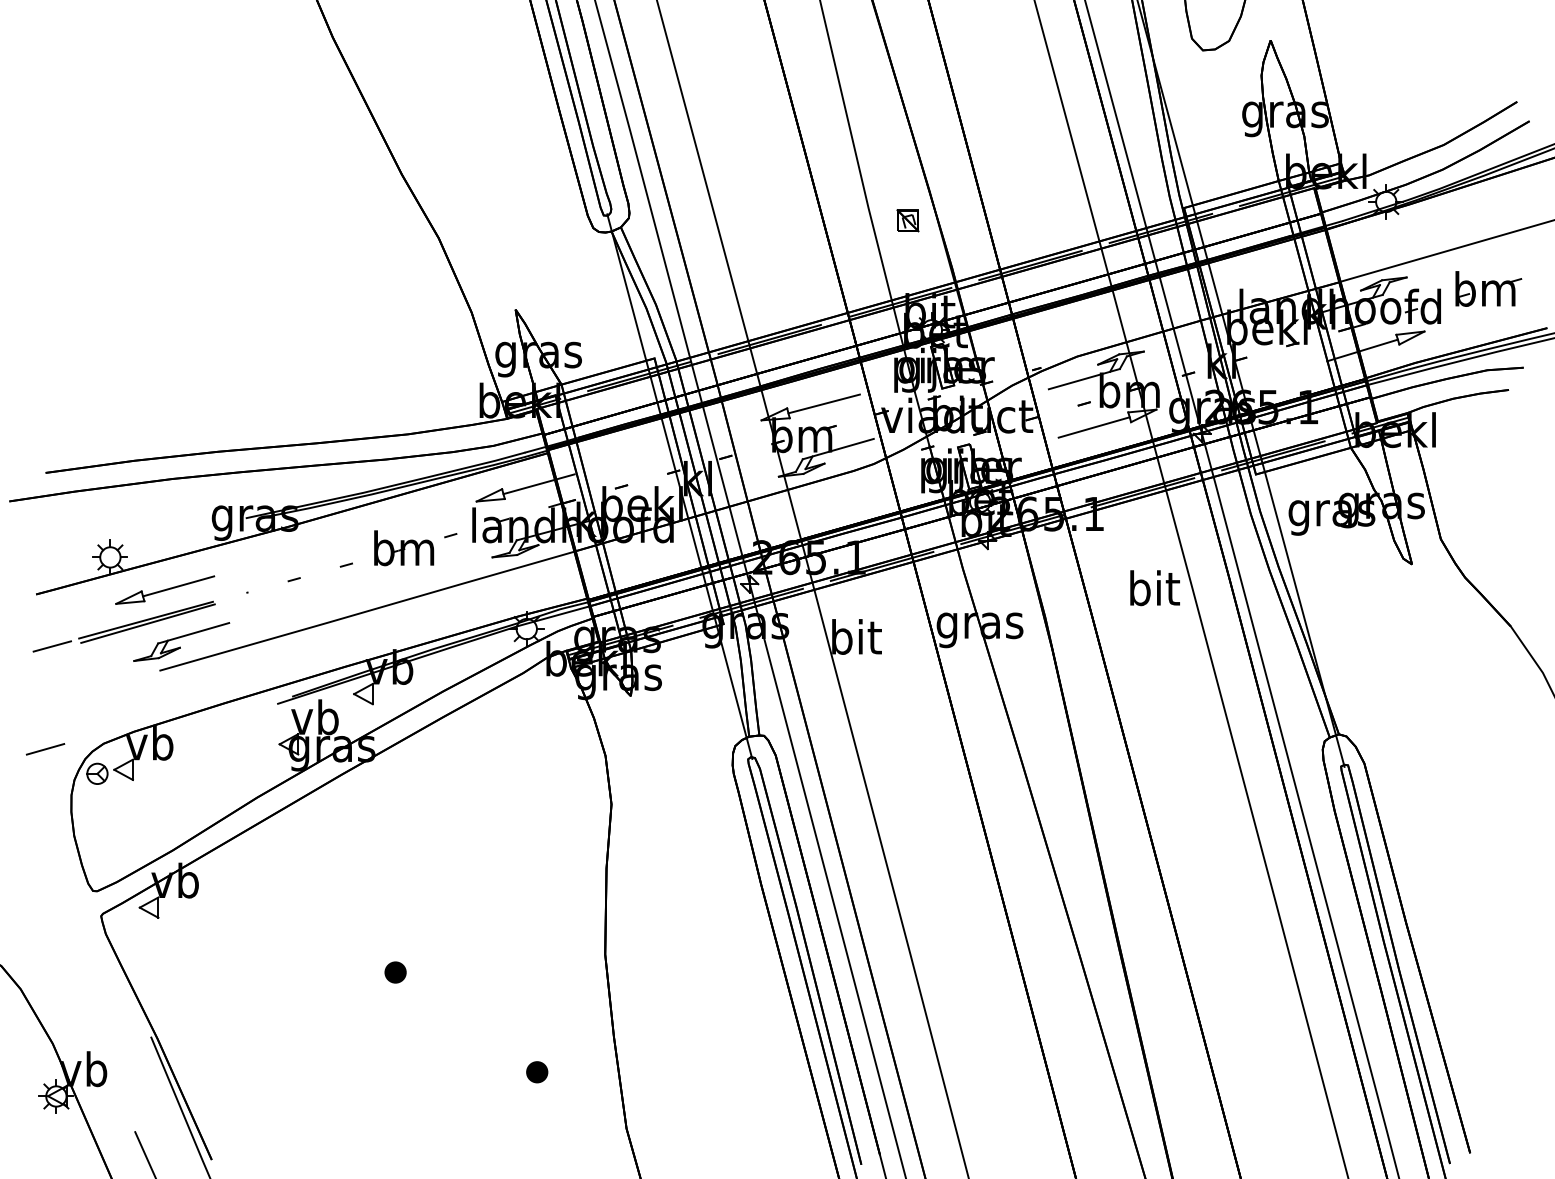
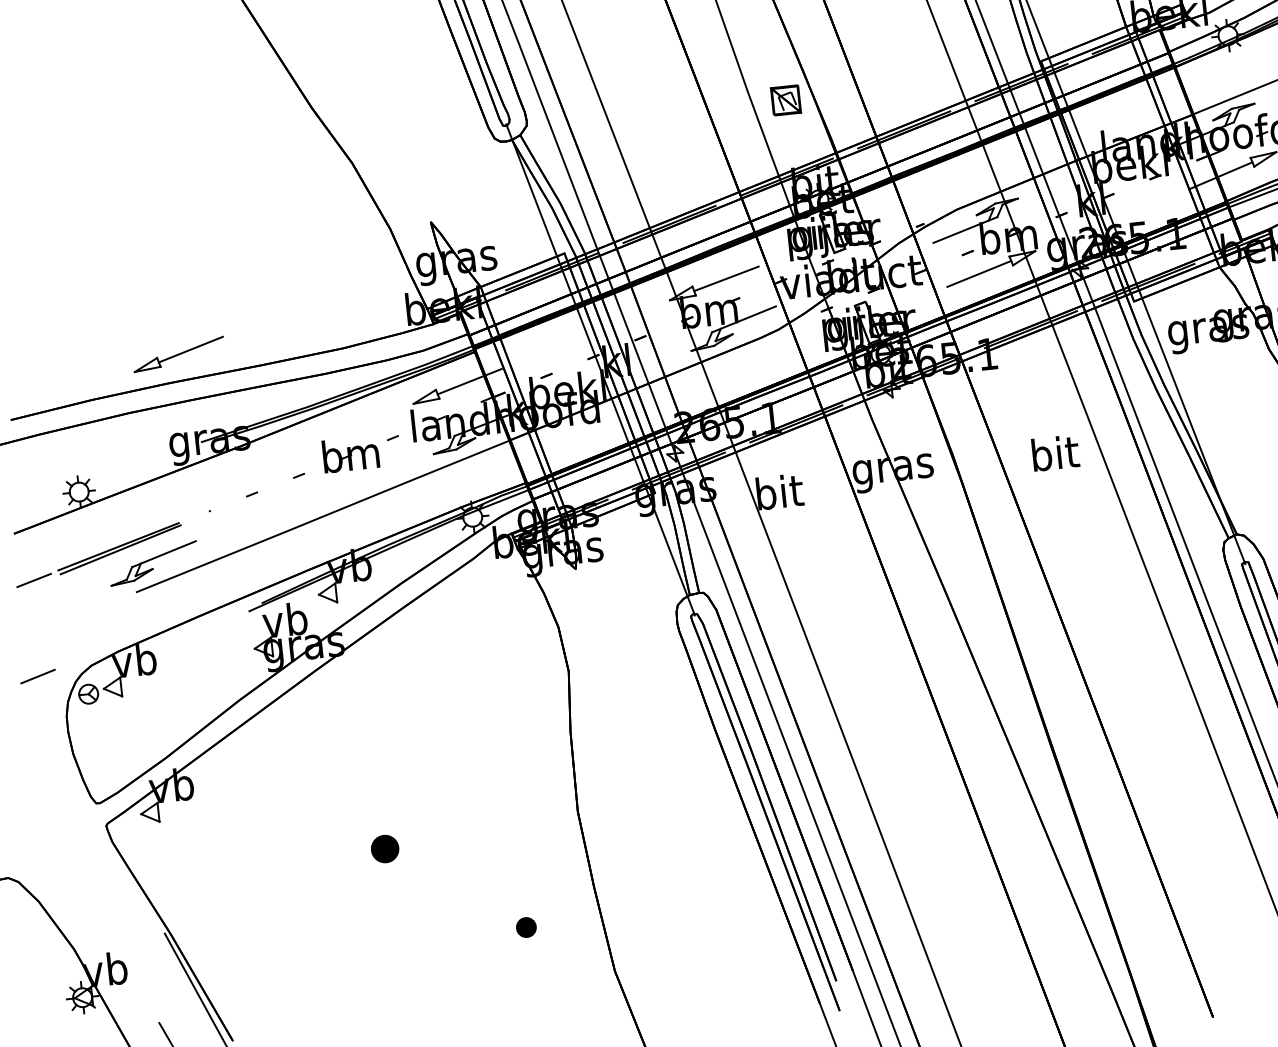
part: (907, 220) -> (785, 100), size x1.4
text: (1154, 588) -> (1055, 453), moved
part: (165, 589) -> (179, 353), moved
part: (395, 972) -> (384, 849), size x1.4

